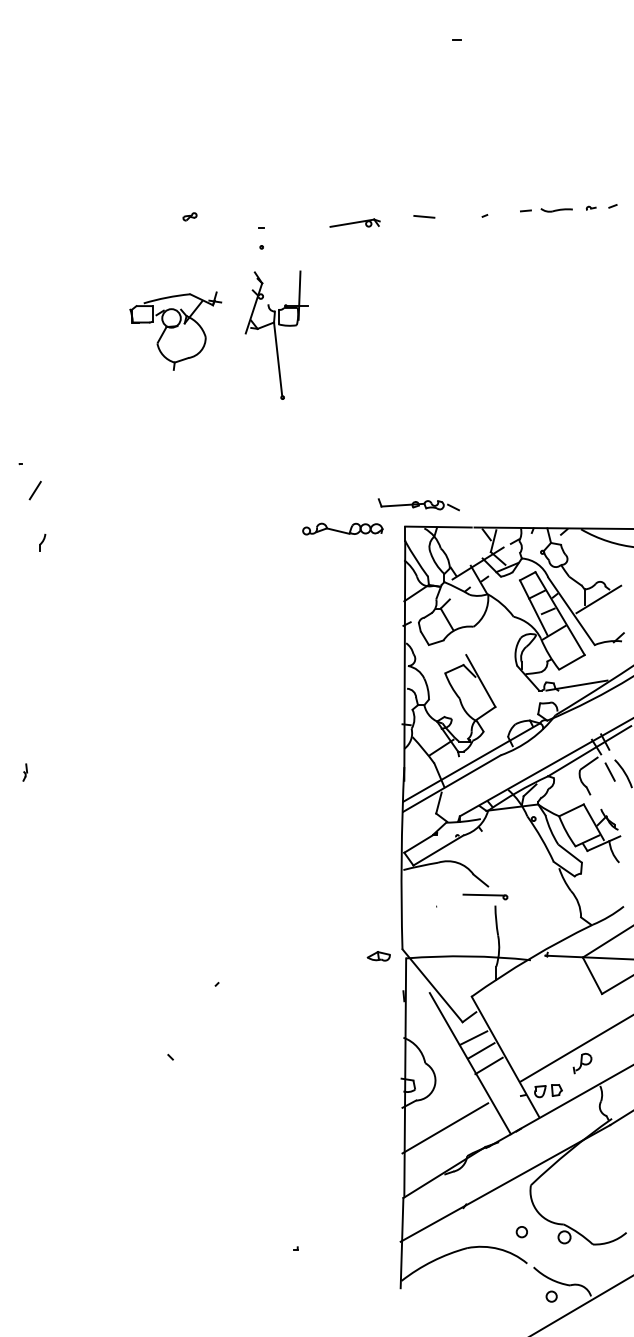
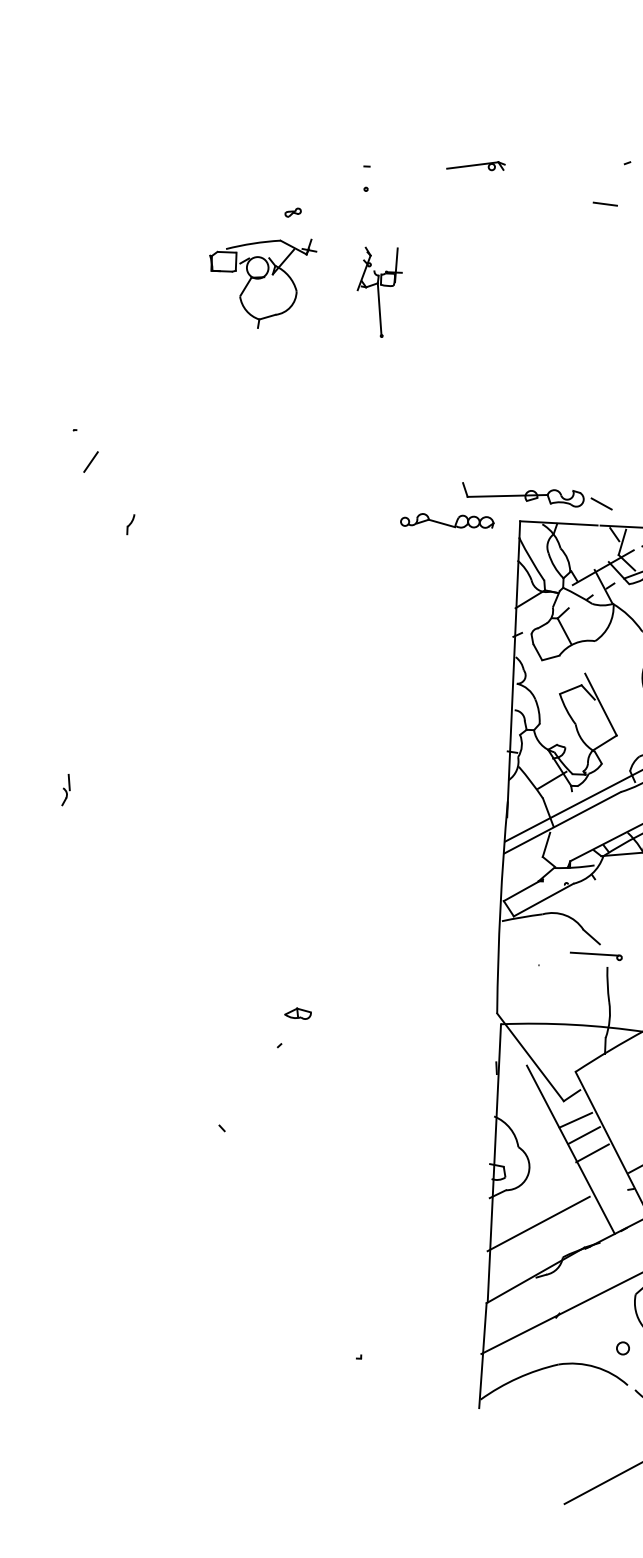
part: (189, 216) -> (292, 212), moved
line: (424, 216) -> (605, 203), moved
part: (276, 334) -> (379, 291), size x0.6
part: (418, 504) -> (536, 496), size x1.6
part: (42, 542) -> (130, 524), moved
part: (24, 772) -> (65, 789), size x1.6
part: (378, 956) -> (297, 1013), moved

